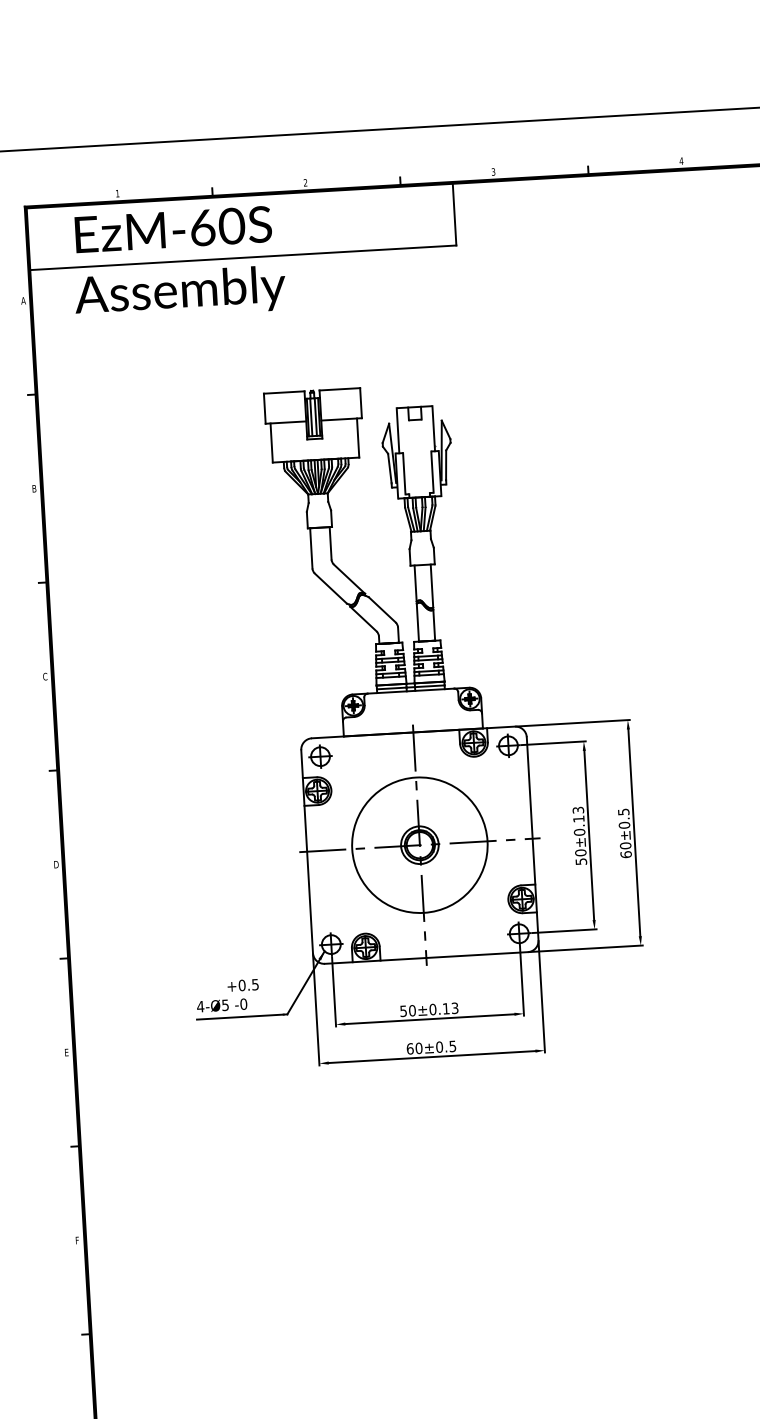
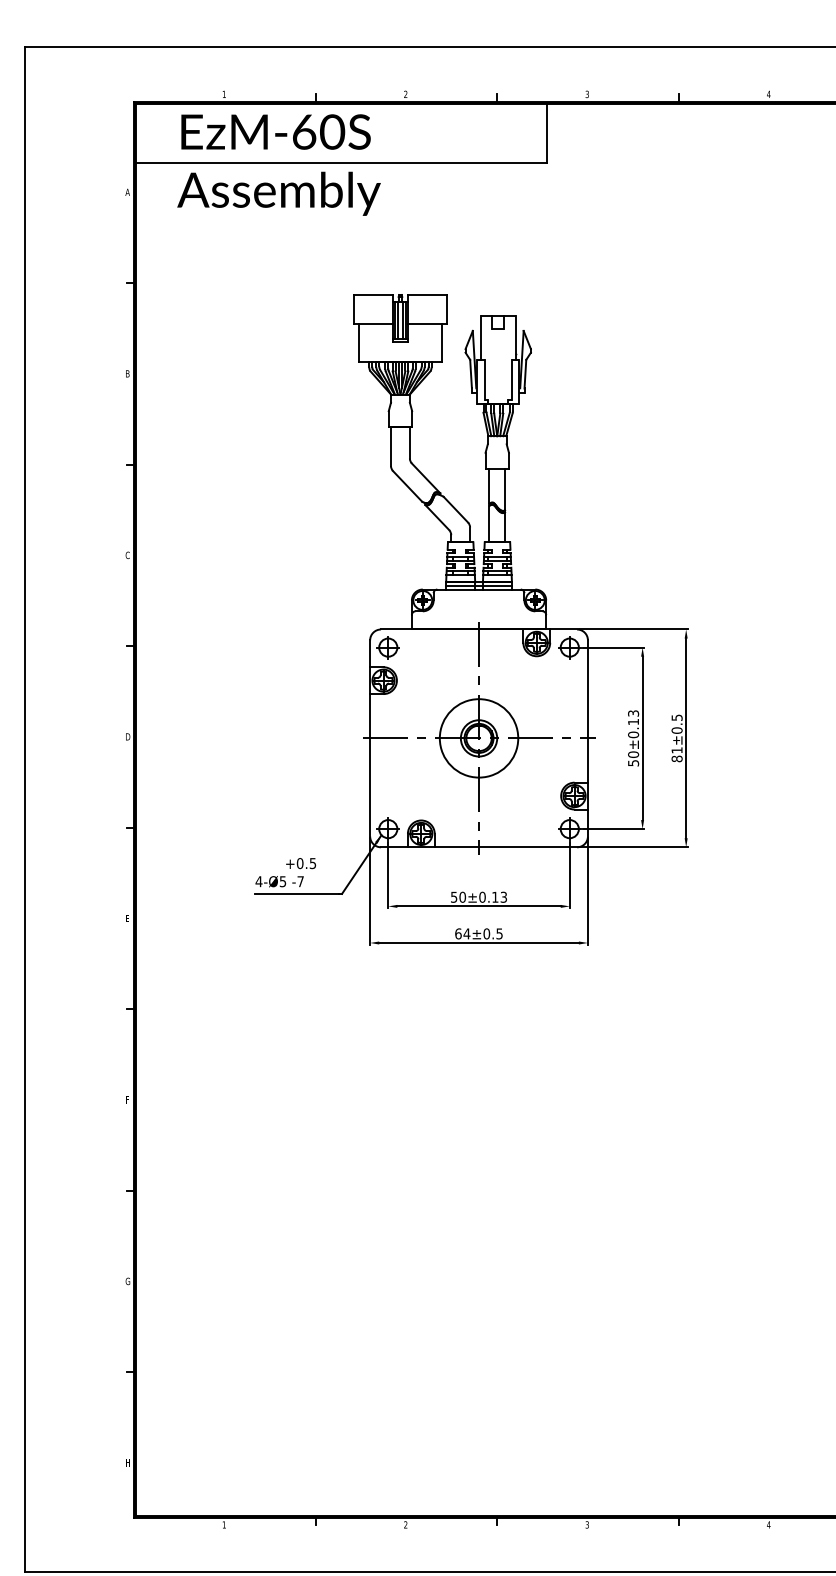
circle: (419, 845) -> (478, 738), size x0.6
text: (625, 850) -> (676, 754), 60±0.5 -> 81±0.5
text: (243, 1004) -> (300, 881), -0 -> -7
text: (418, 1047) -> (466, 933), 60±0.5 -> 64±0.5

